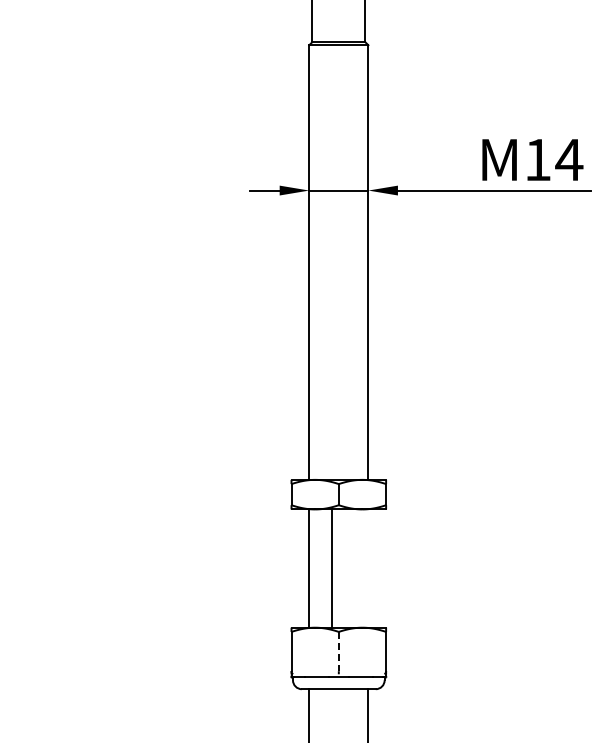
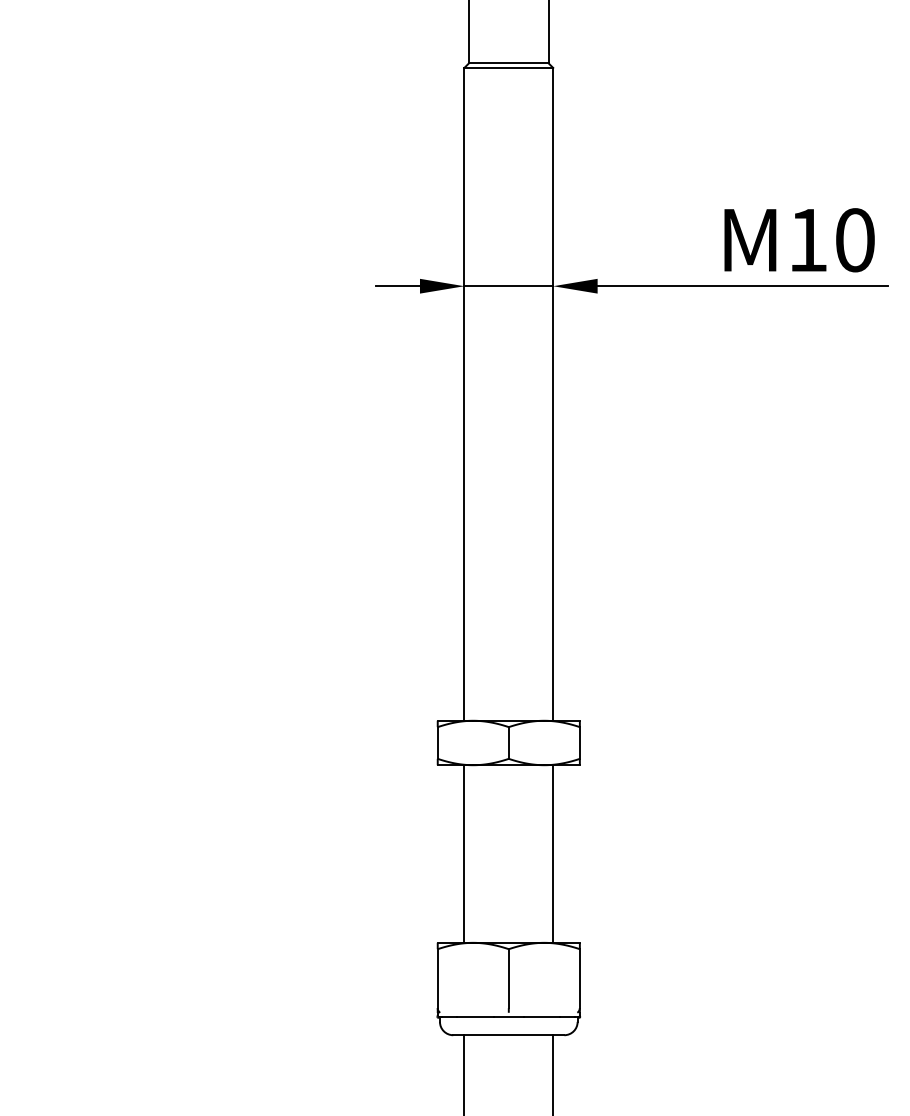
text: (569, 159) -> (855, 239), 14 -> 10
line: (332, 568) -> (553, 853), moved
line: (338, 651) -> (508, 978), dashed -> solid

